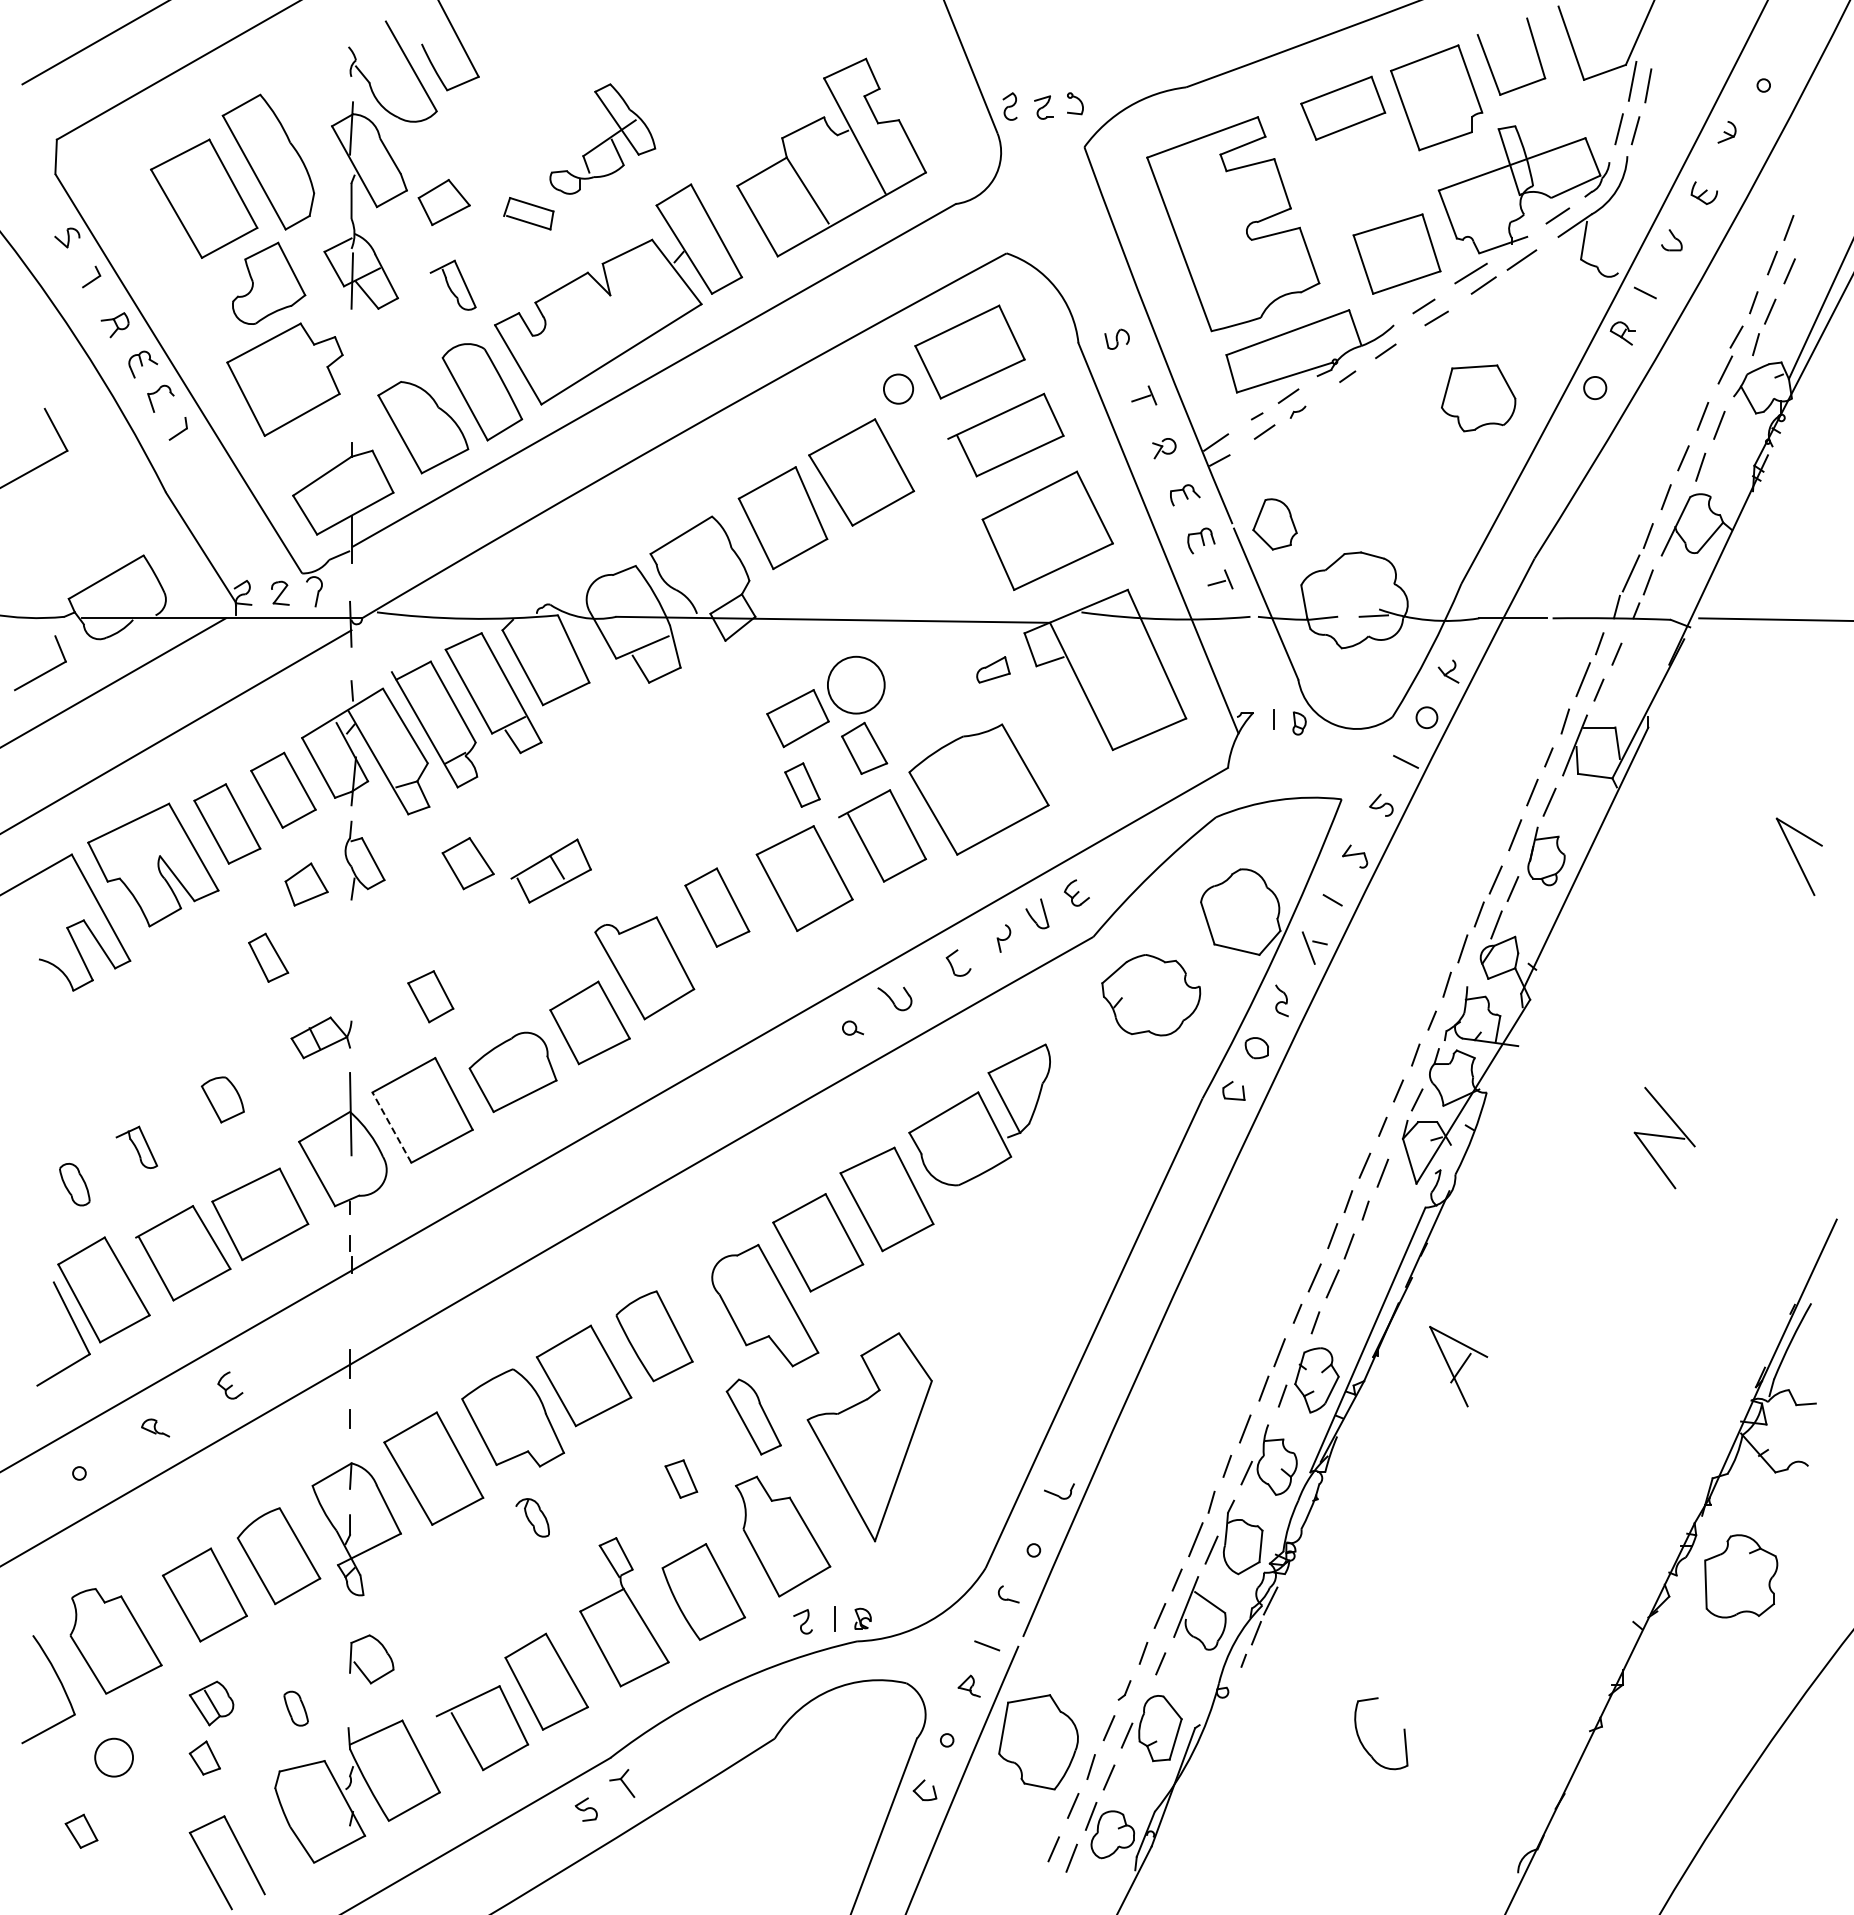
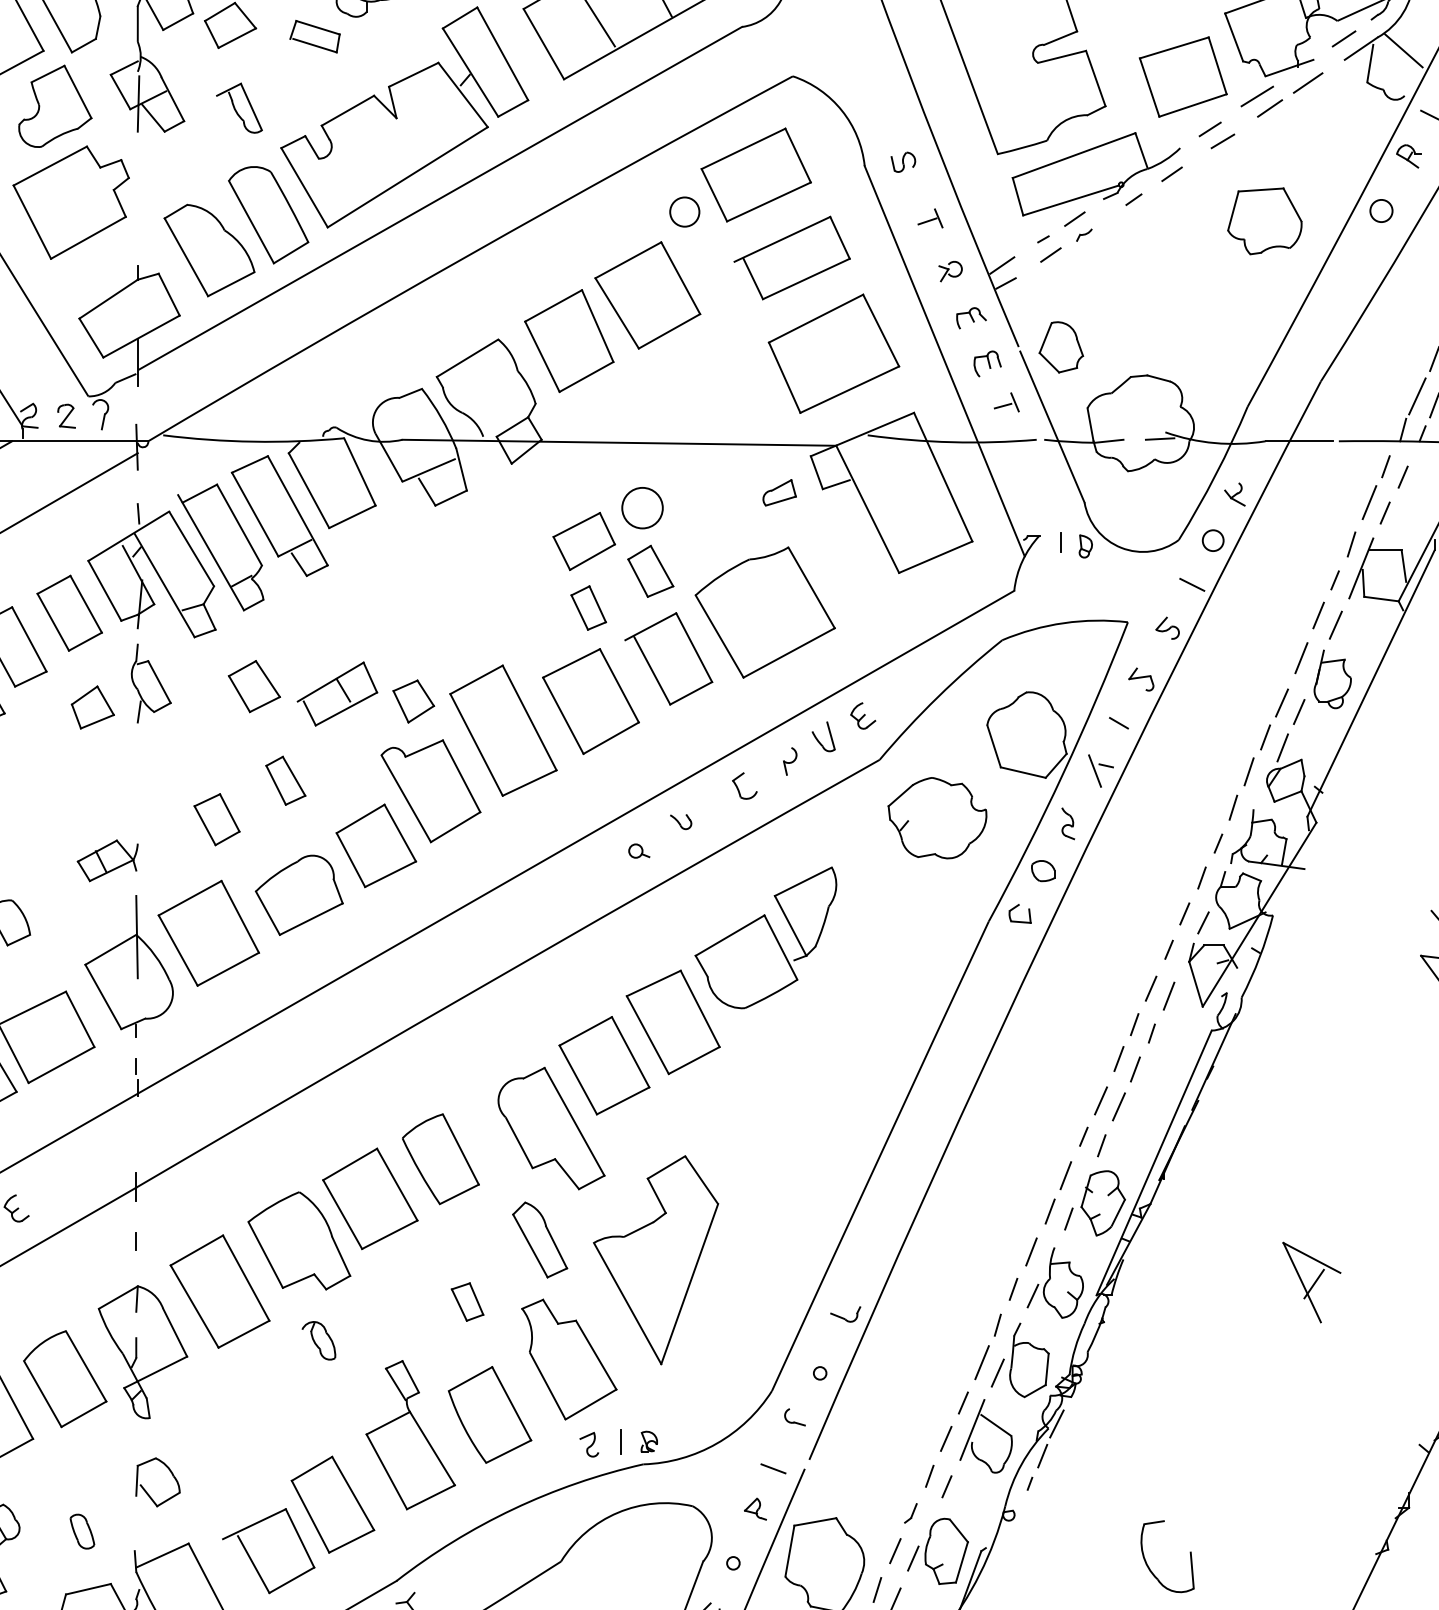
line: (1617, 227) -> (1403, 50), added
circle: (856, 684) -> (642, 507), size x0.71
part: (627, 878) -> (413, 701), added
part: (717, 907) -> (503, 730), size x1.67
part: (268, 957) -> (285, 780), moved
part: (894, 999) -> (680, 822), size x0.62
line: (391, 1127) -> (177, 950), dashed -> solid
part: (1458, 1366) -> (1311, 1282), moved

